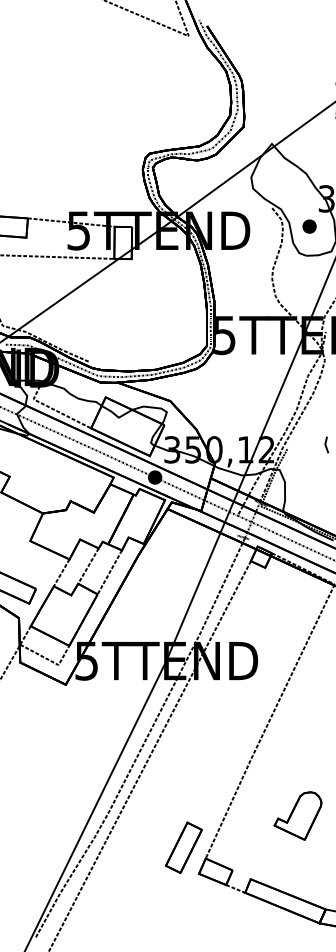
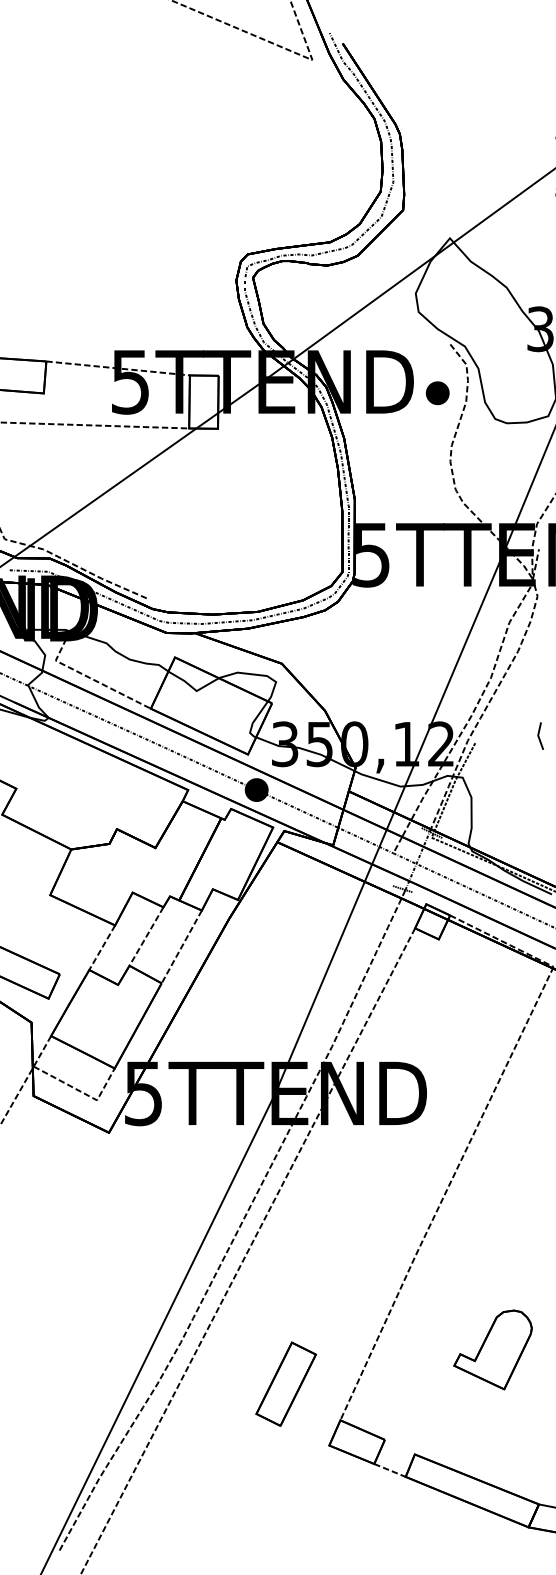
part: (309, 226) -> (437, 393), moved
part: (183, 847) -> (285, 1383), moved

